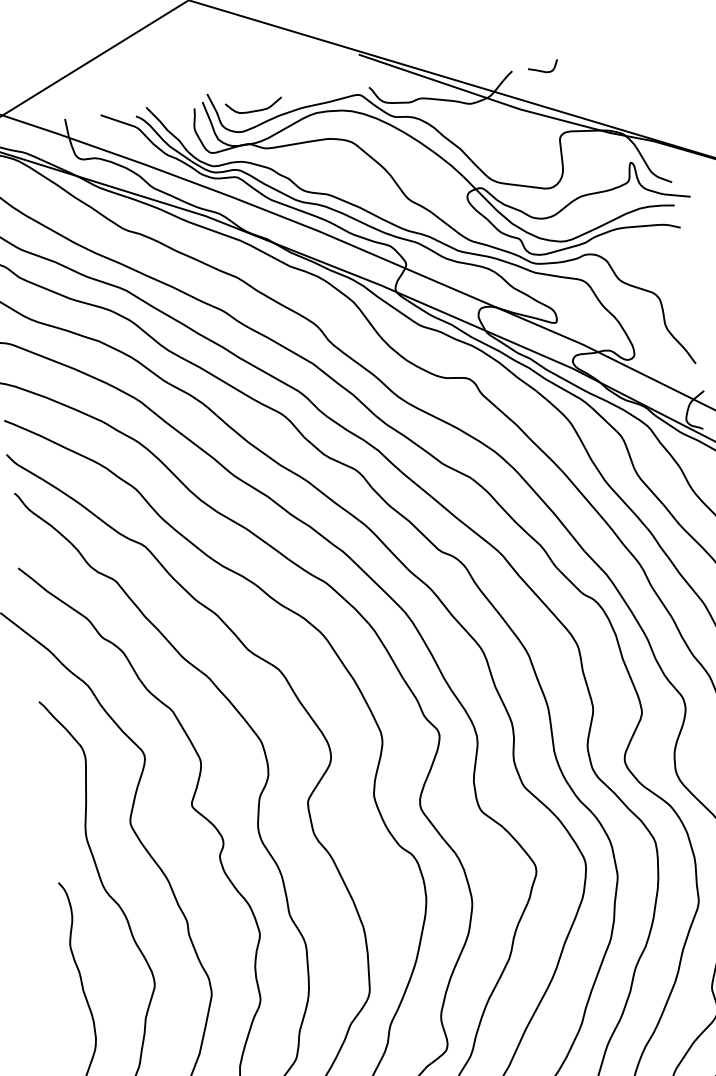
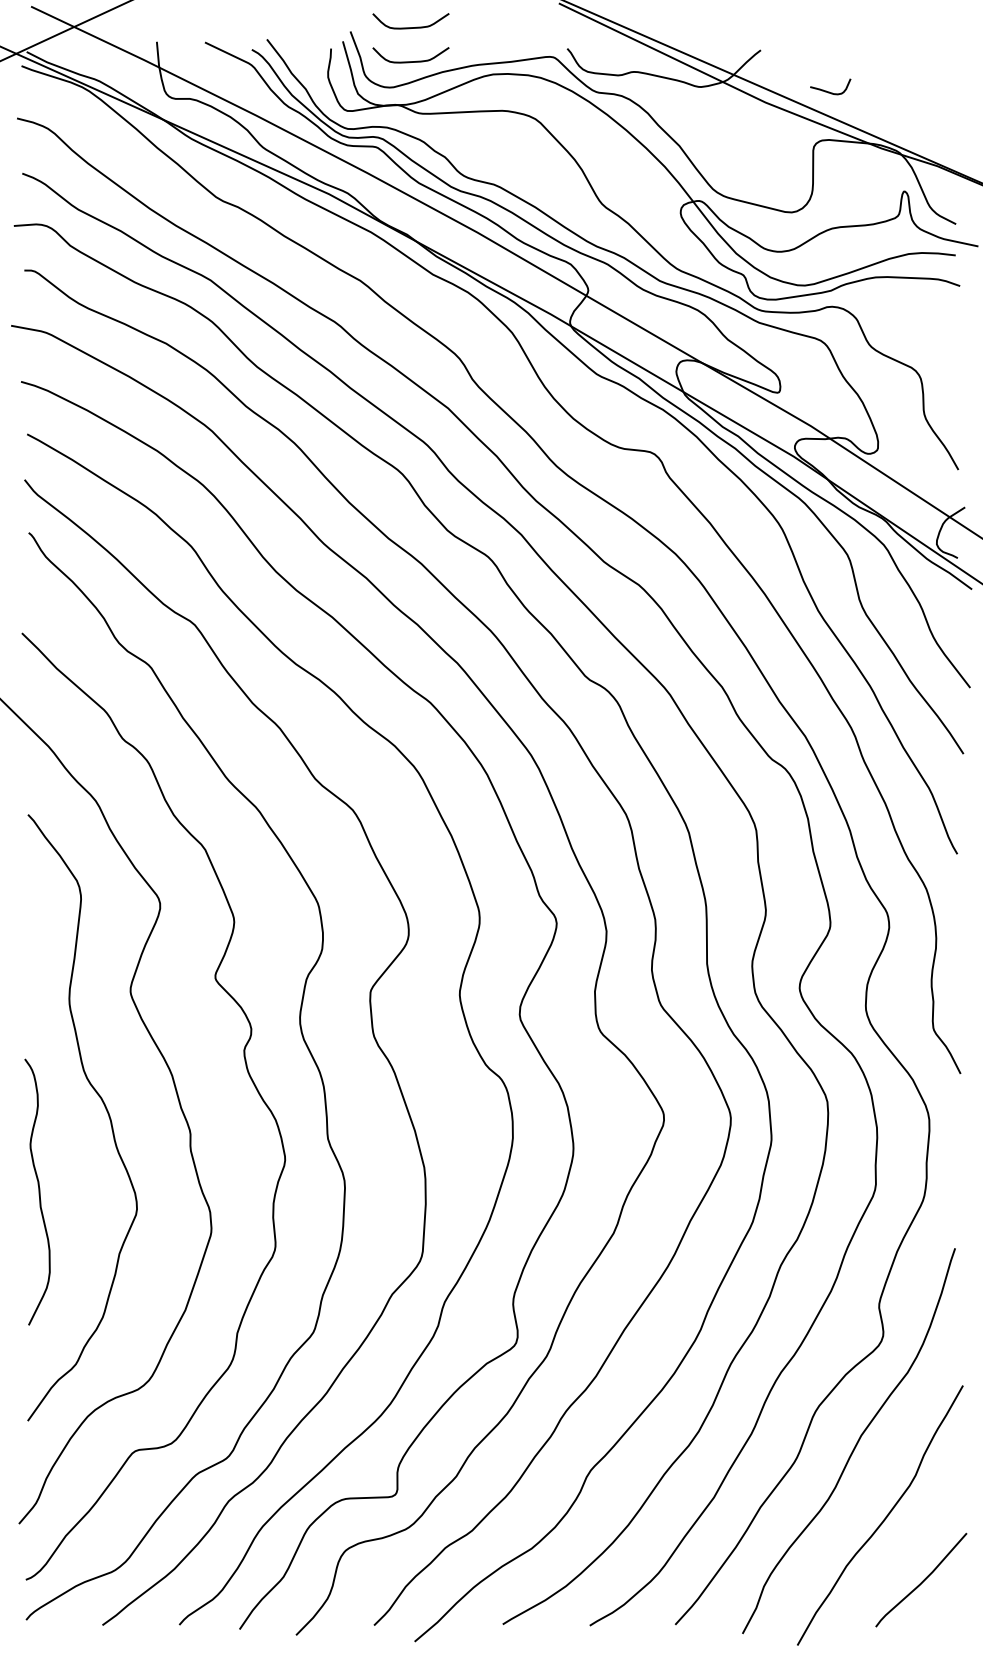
curve: (542, 70) -> (829, 91), moved
curve: (251, 85) -> (410, 27), added

